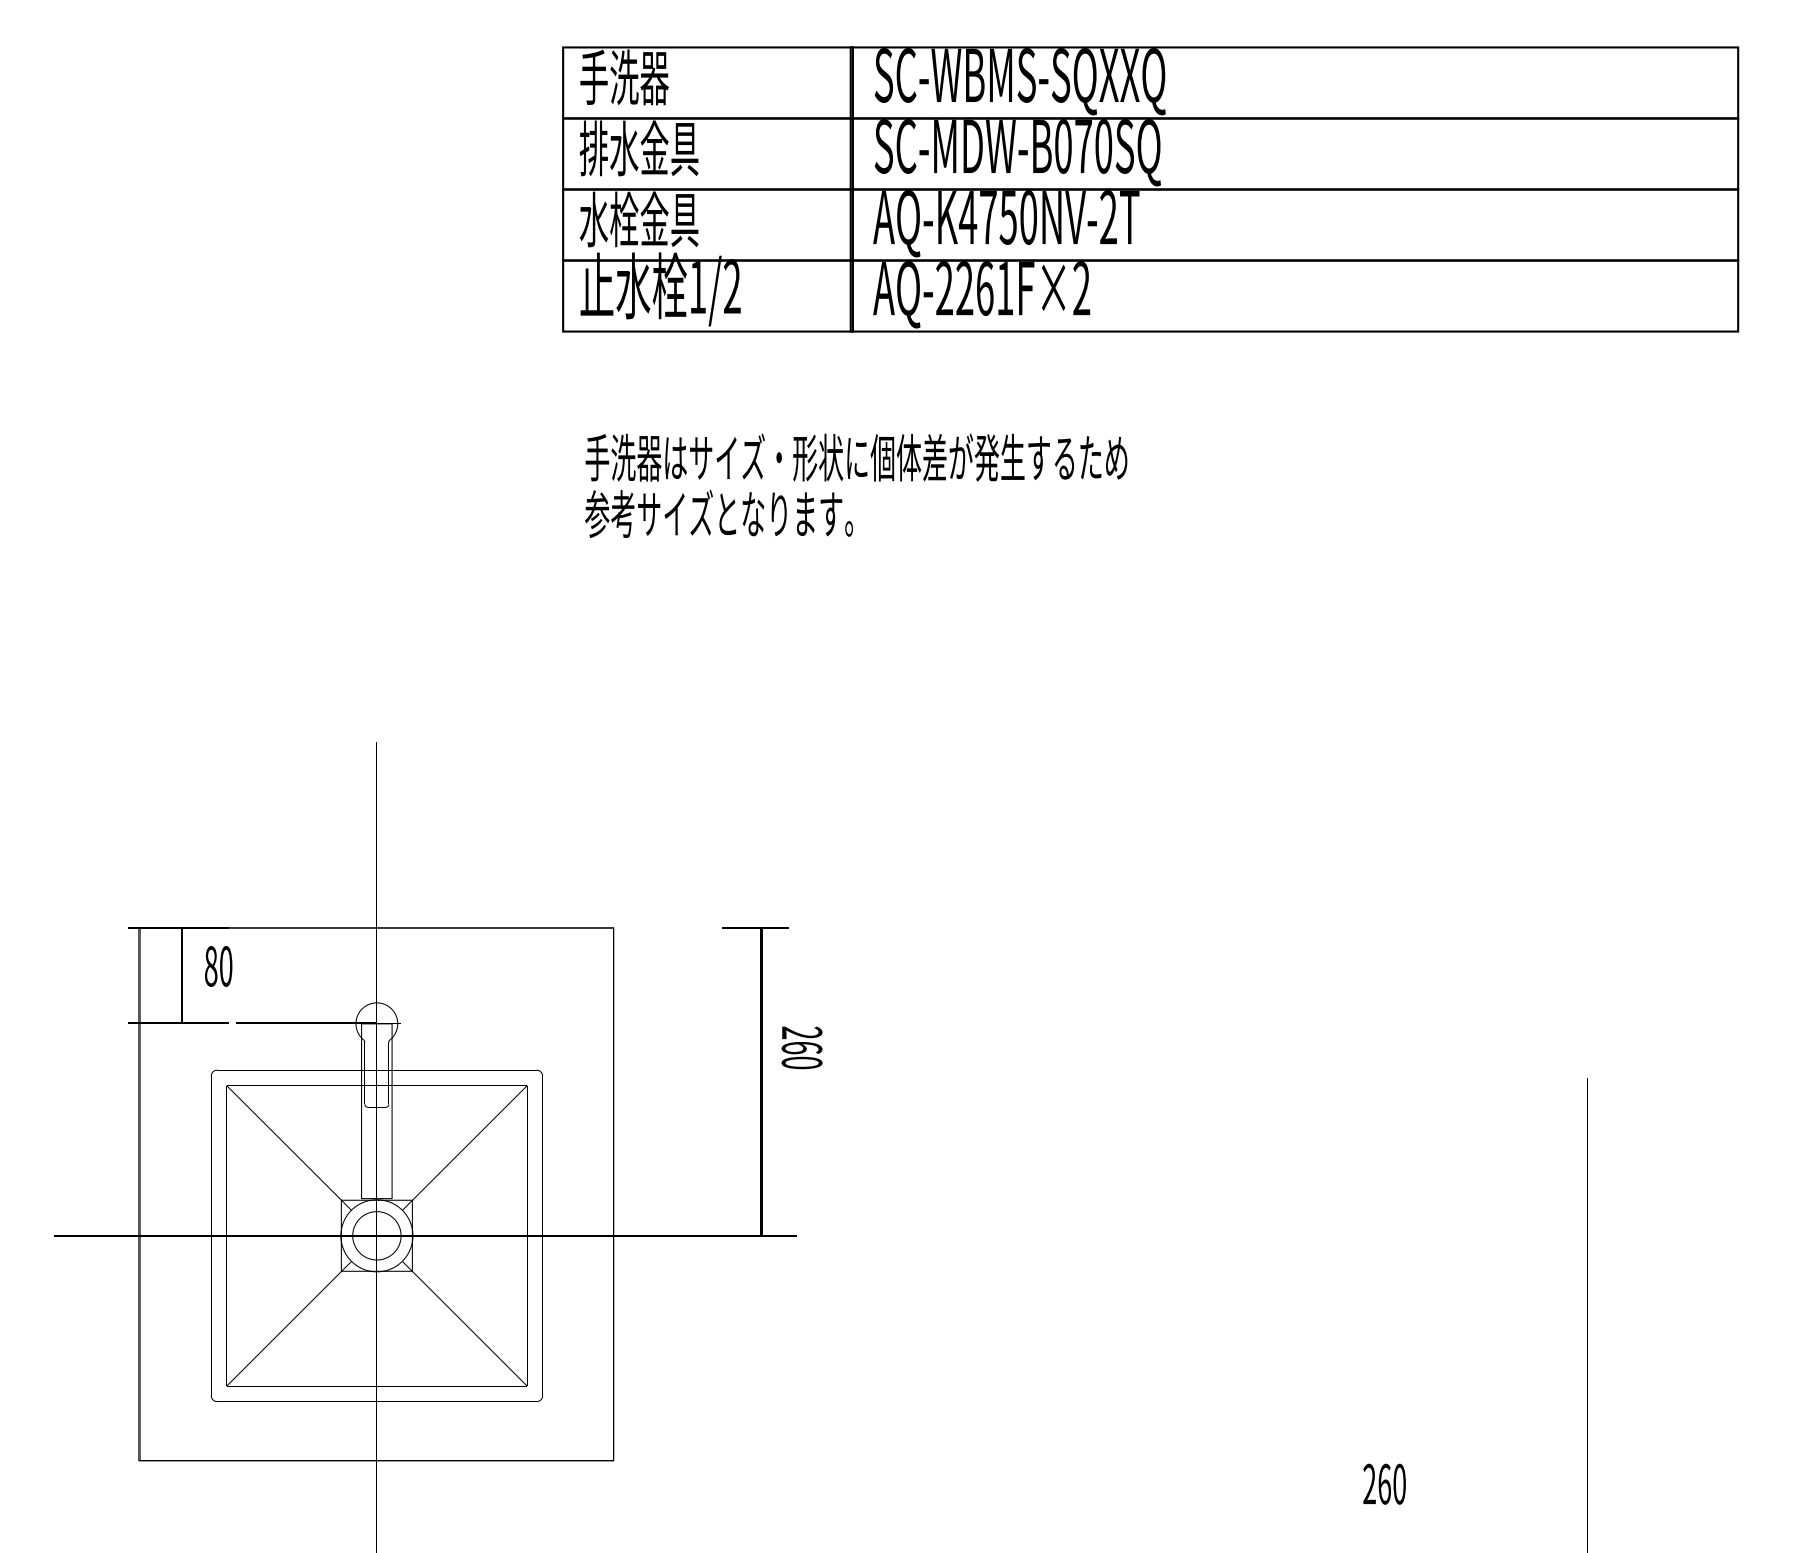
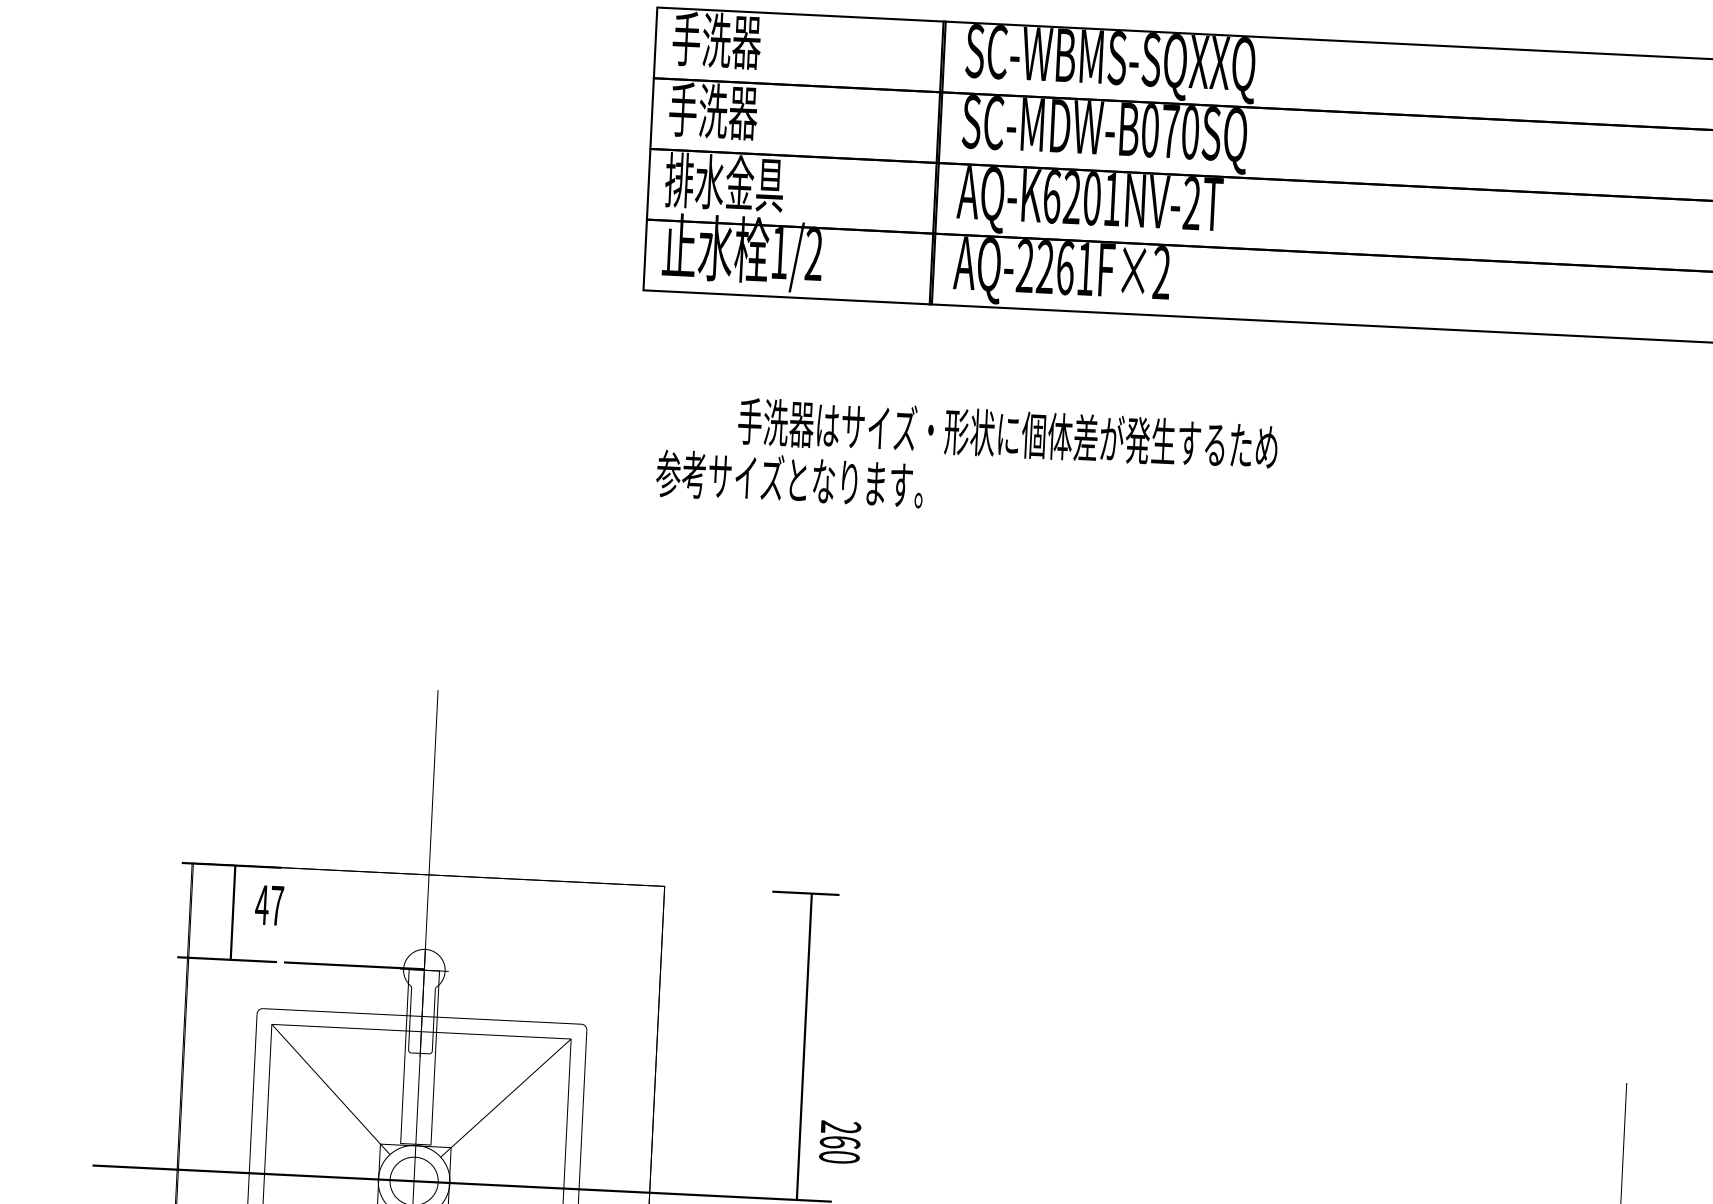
text: (638, 148) -> (727, 111), 排水金具 -> 手洗器
text: (997, 217) -> (1081, 197), AQ-K4750NV-2T -> AQ-K6201NV-2T
text: (608, 219) -> (694, 181), 水栓金具 -> 排水金具
text: (856, 457) -> (1007, 433), moved
text: (218, 966) -> (269, 905), 80 -> 47
text: (801, 1047) -> (839, 1141), moved

